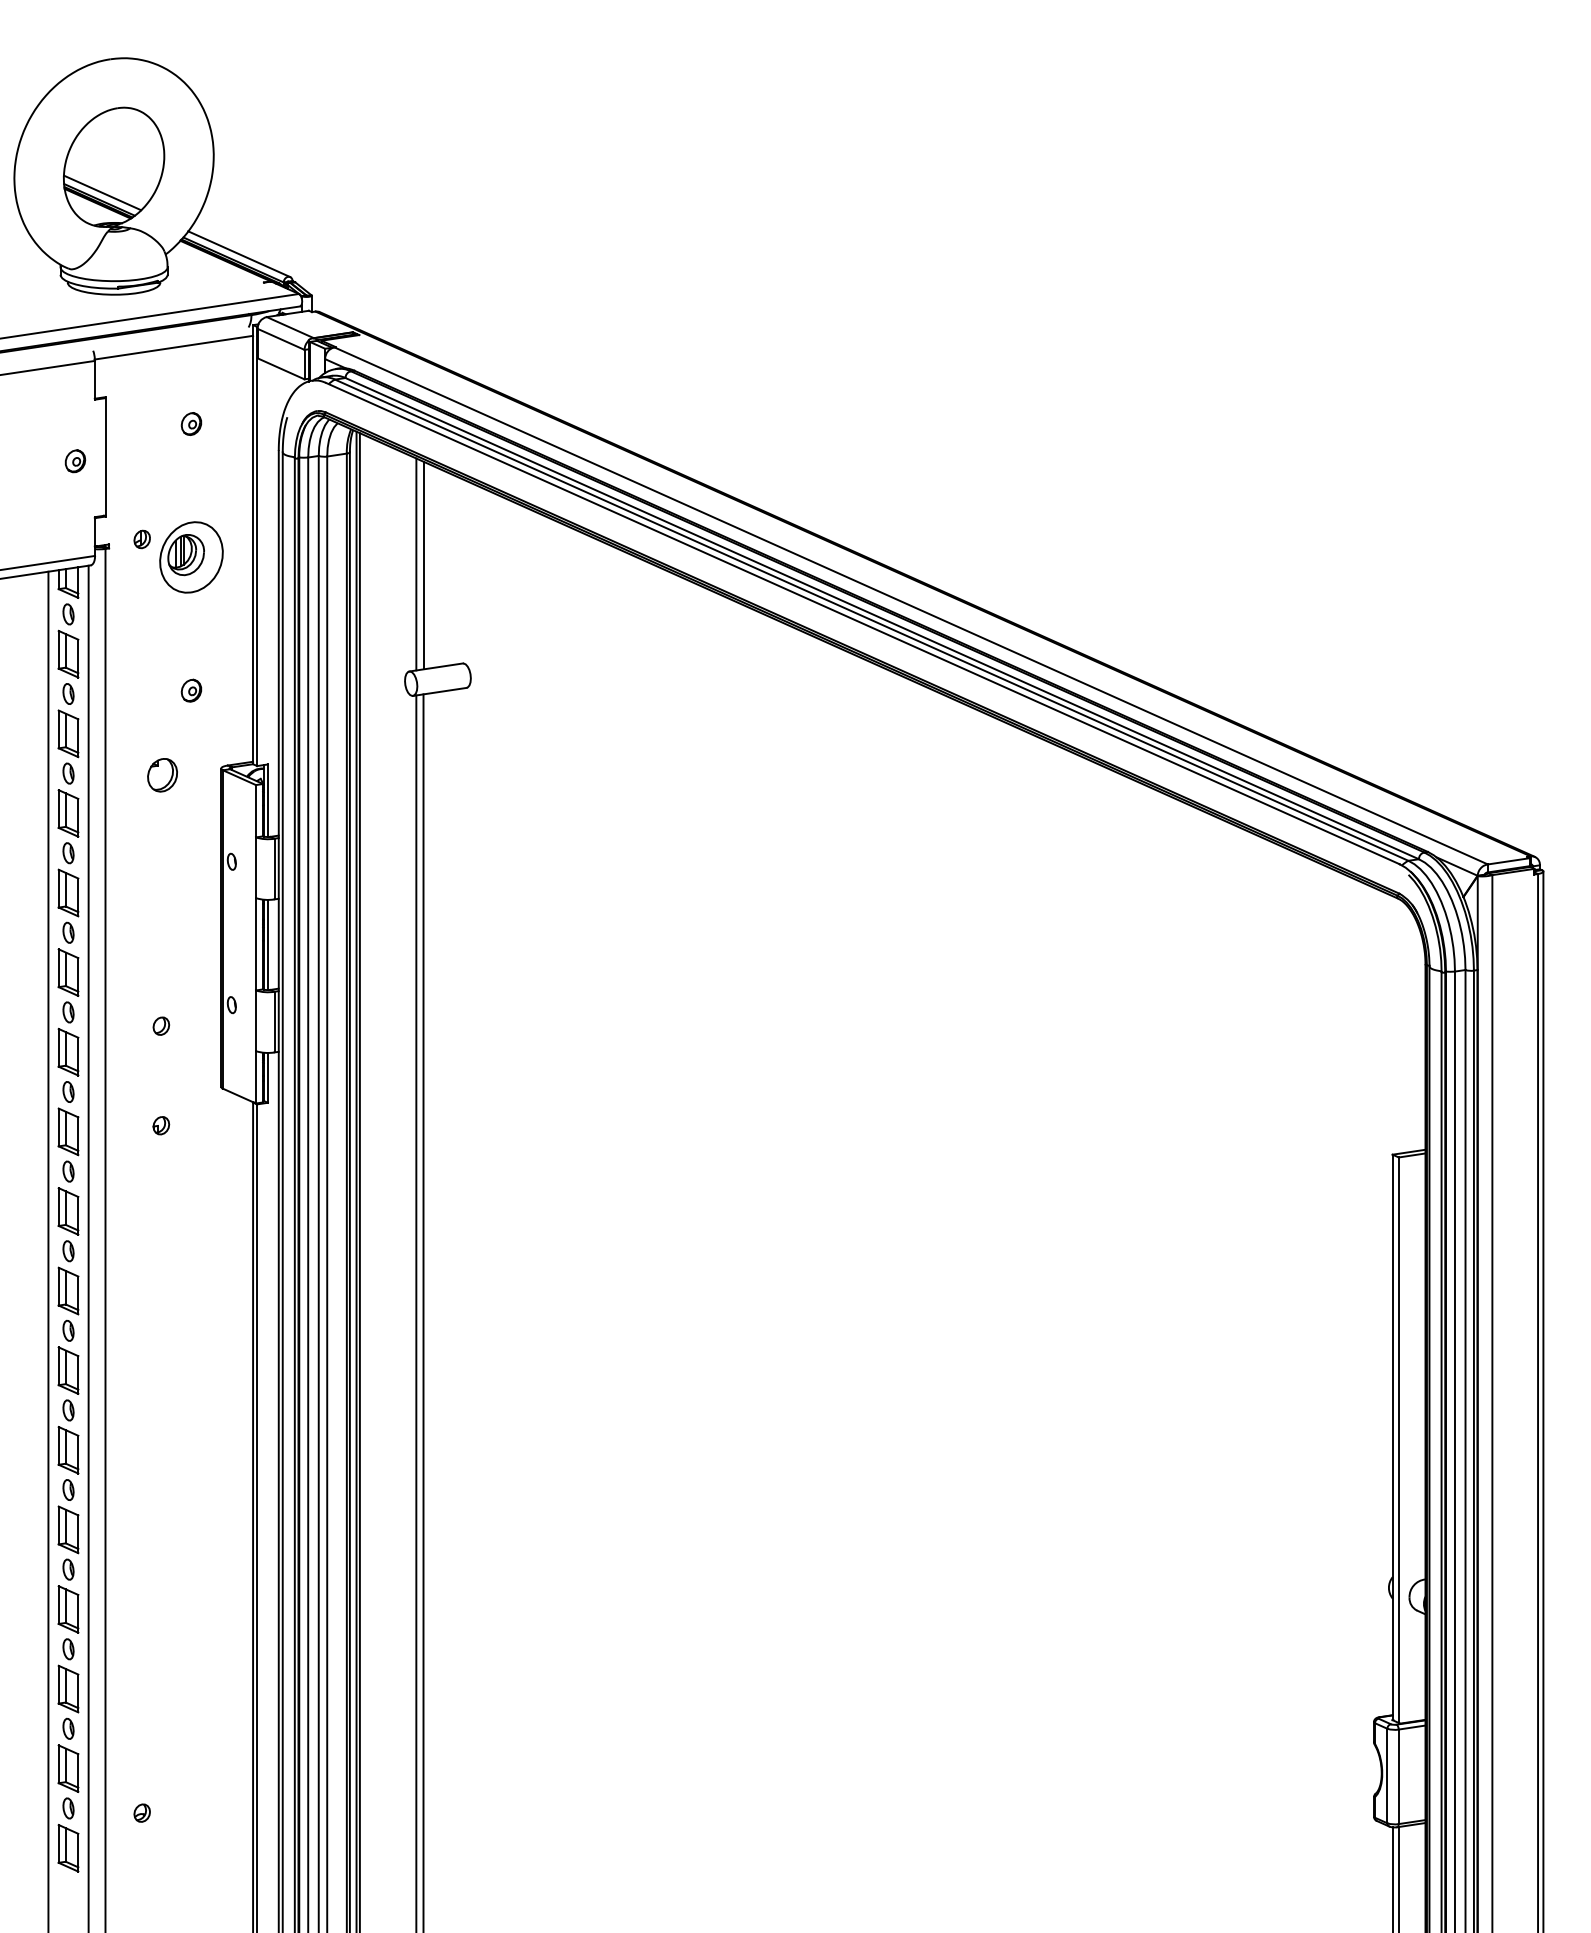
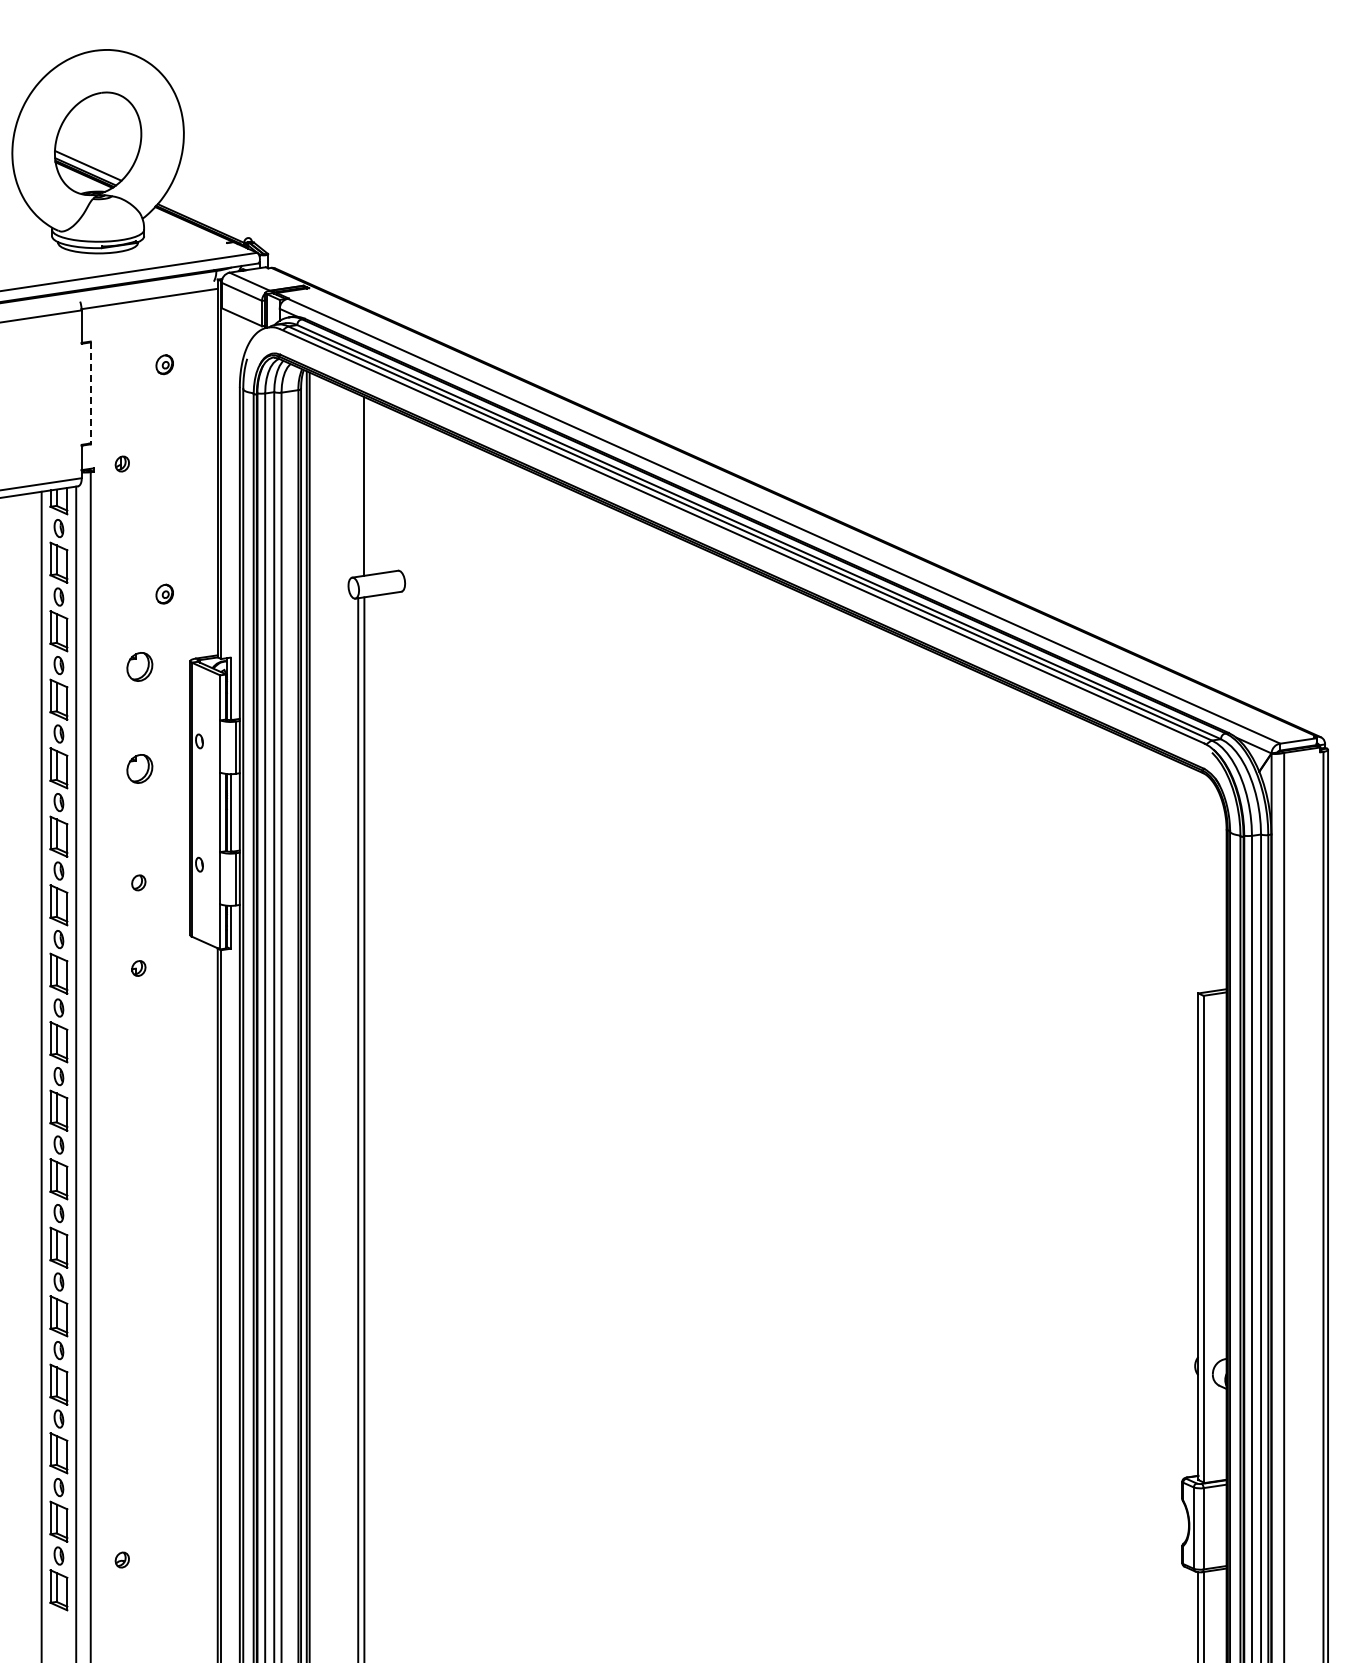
line: (238, 254) -> (205, 218), removed
line: (105, 457) -> (90, 393), solid -> dashed
part: (74, 460) -> (64, 396), removed
part: (191, 557) -> (164, 479), removed
line: (416, 564) -> (358, 485), removed
part: (162, 893) -> (139, 768), added

